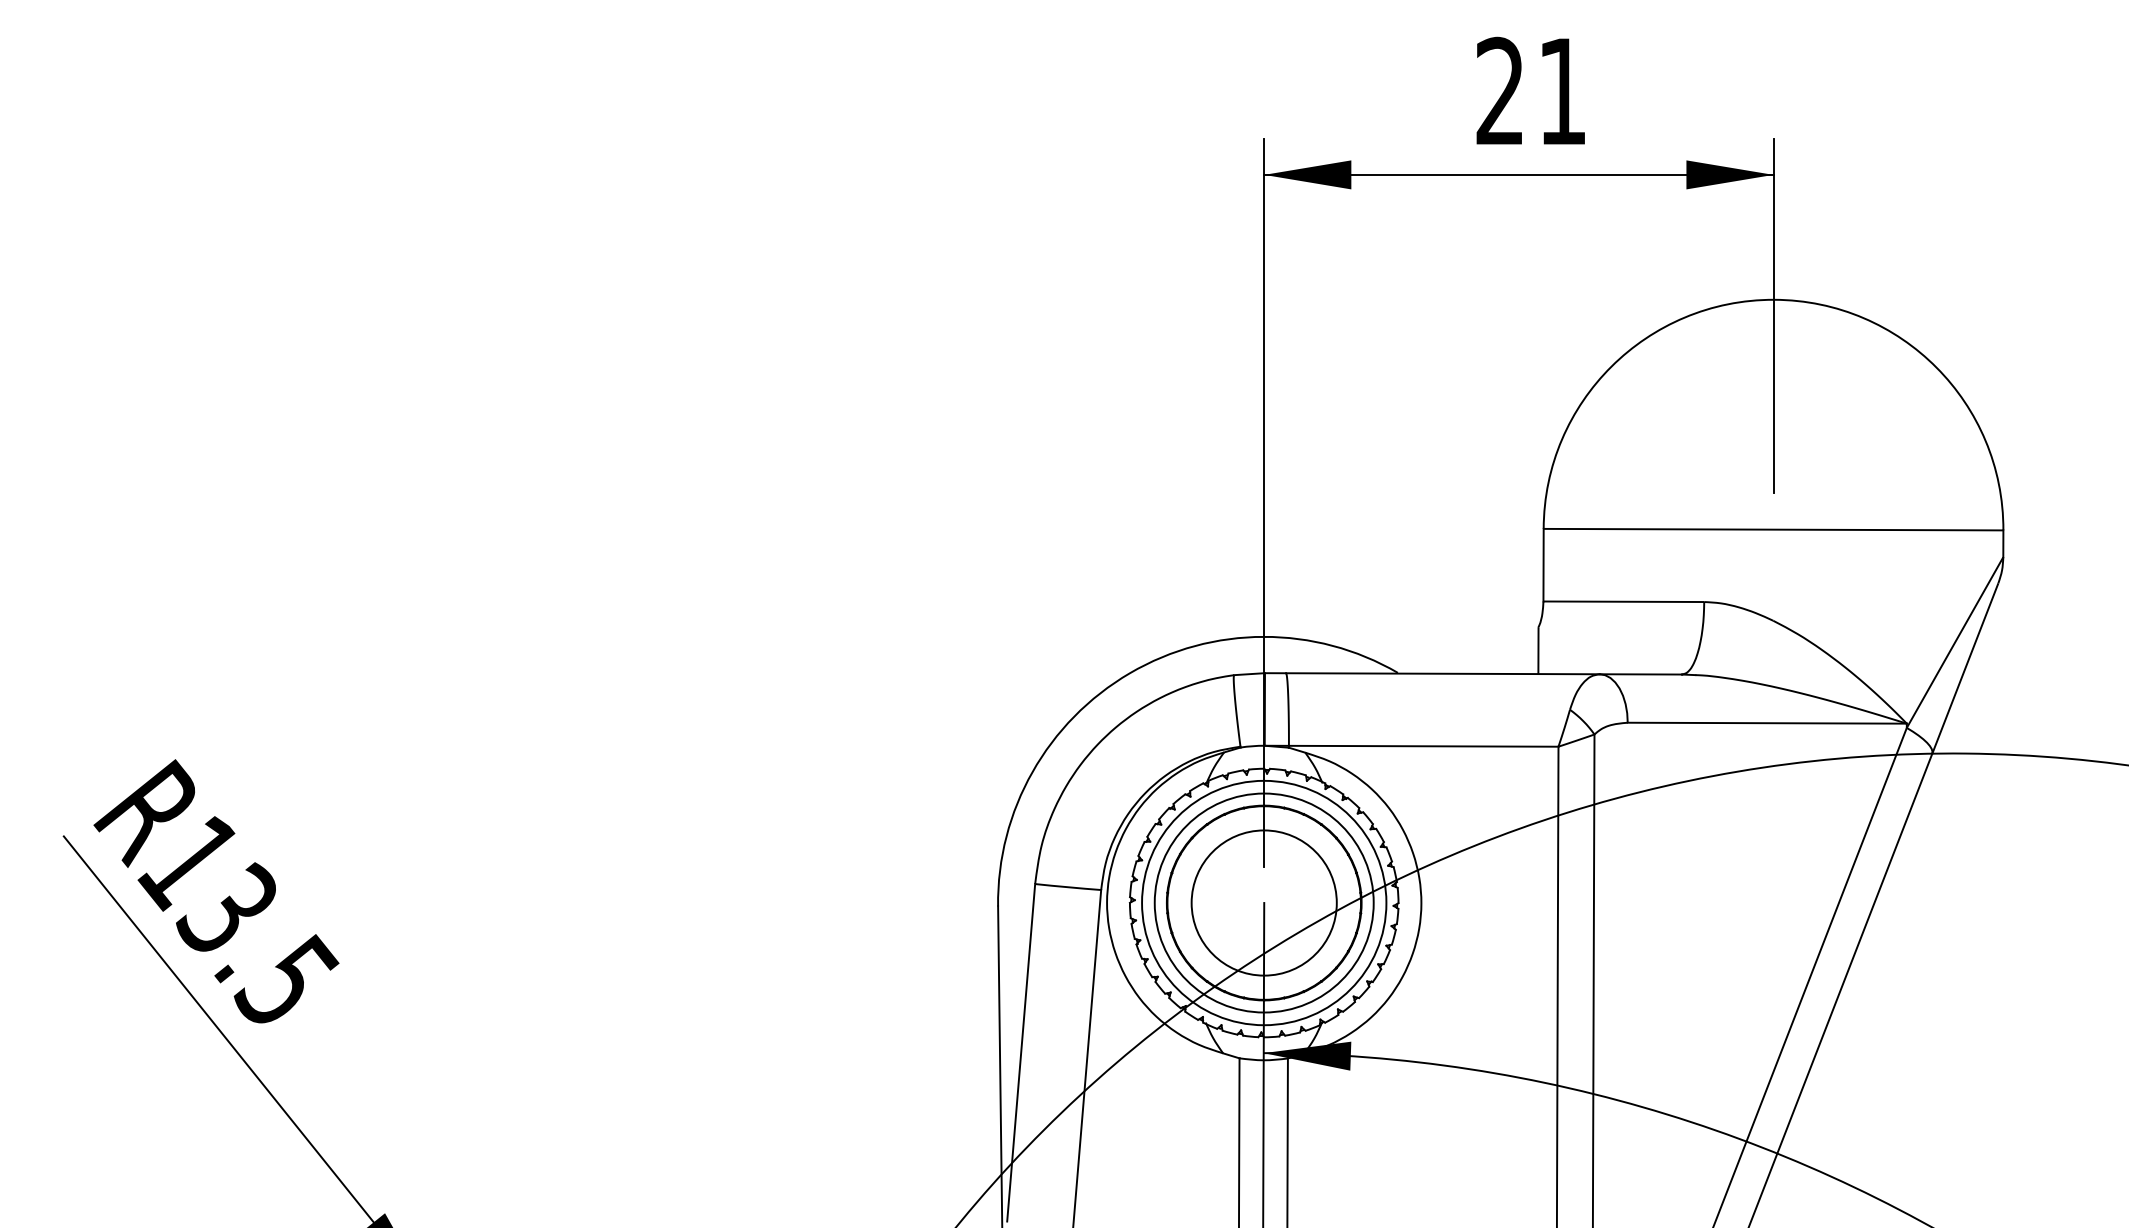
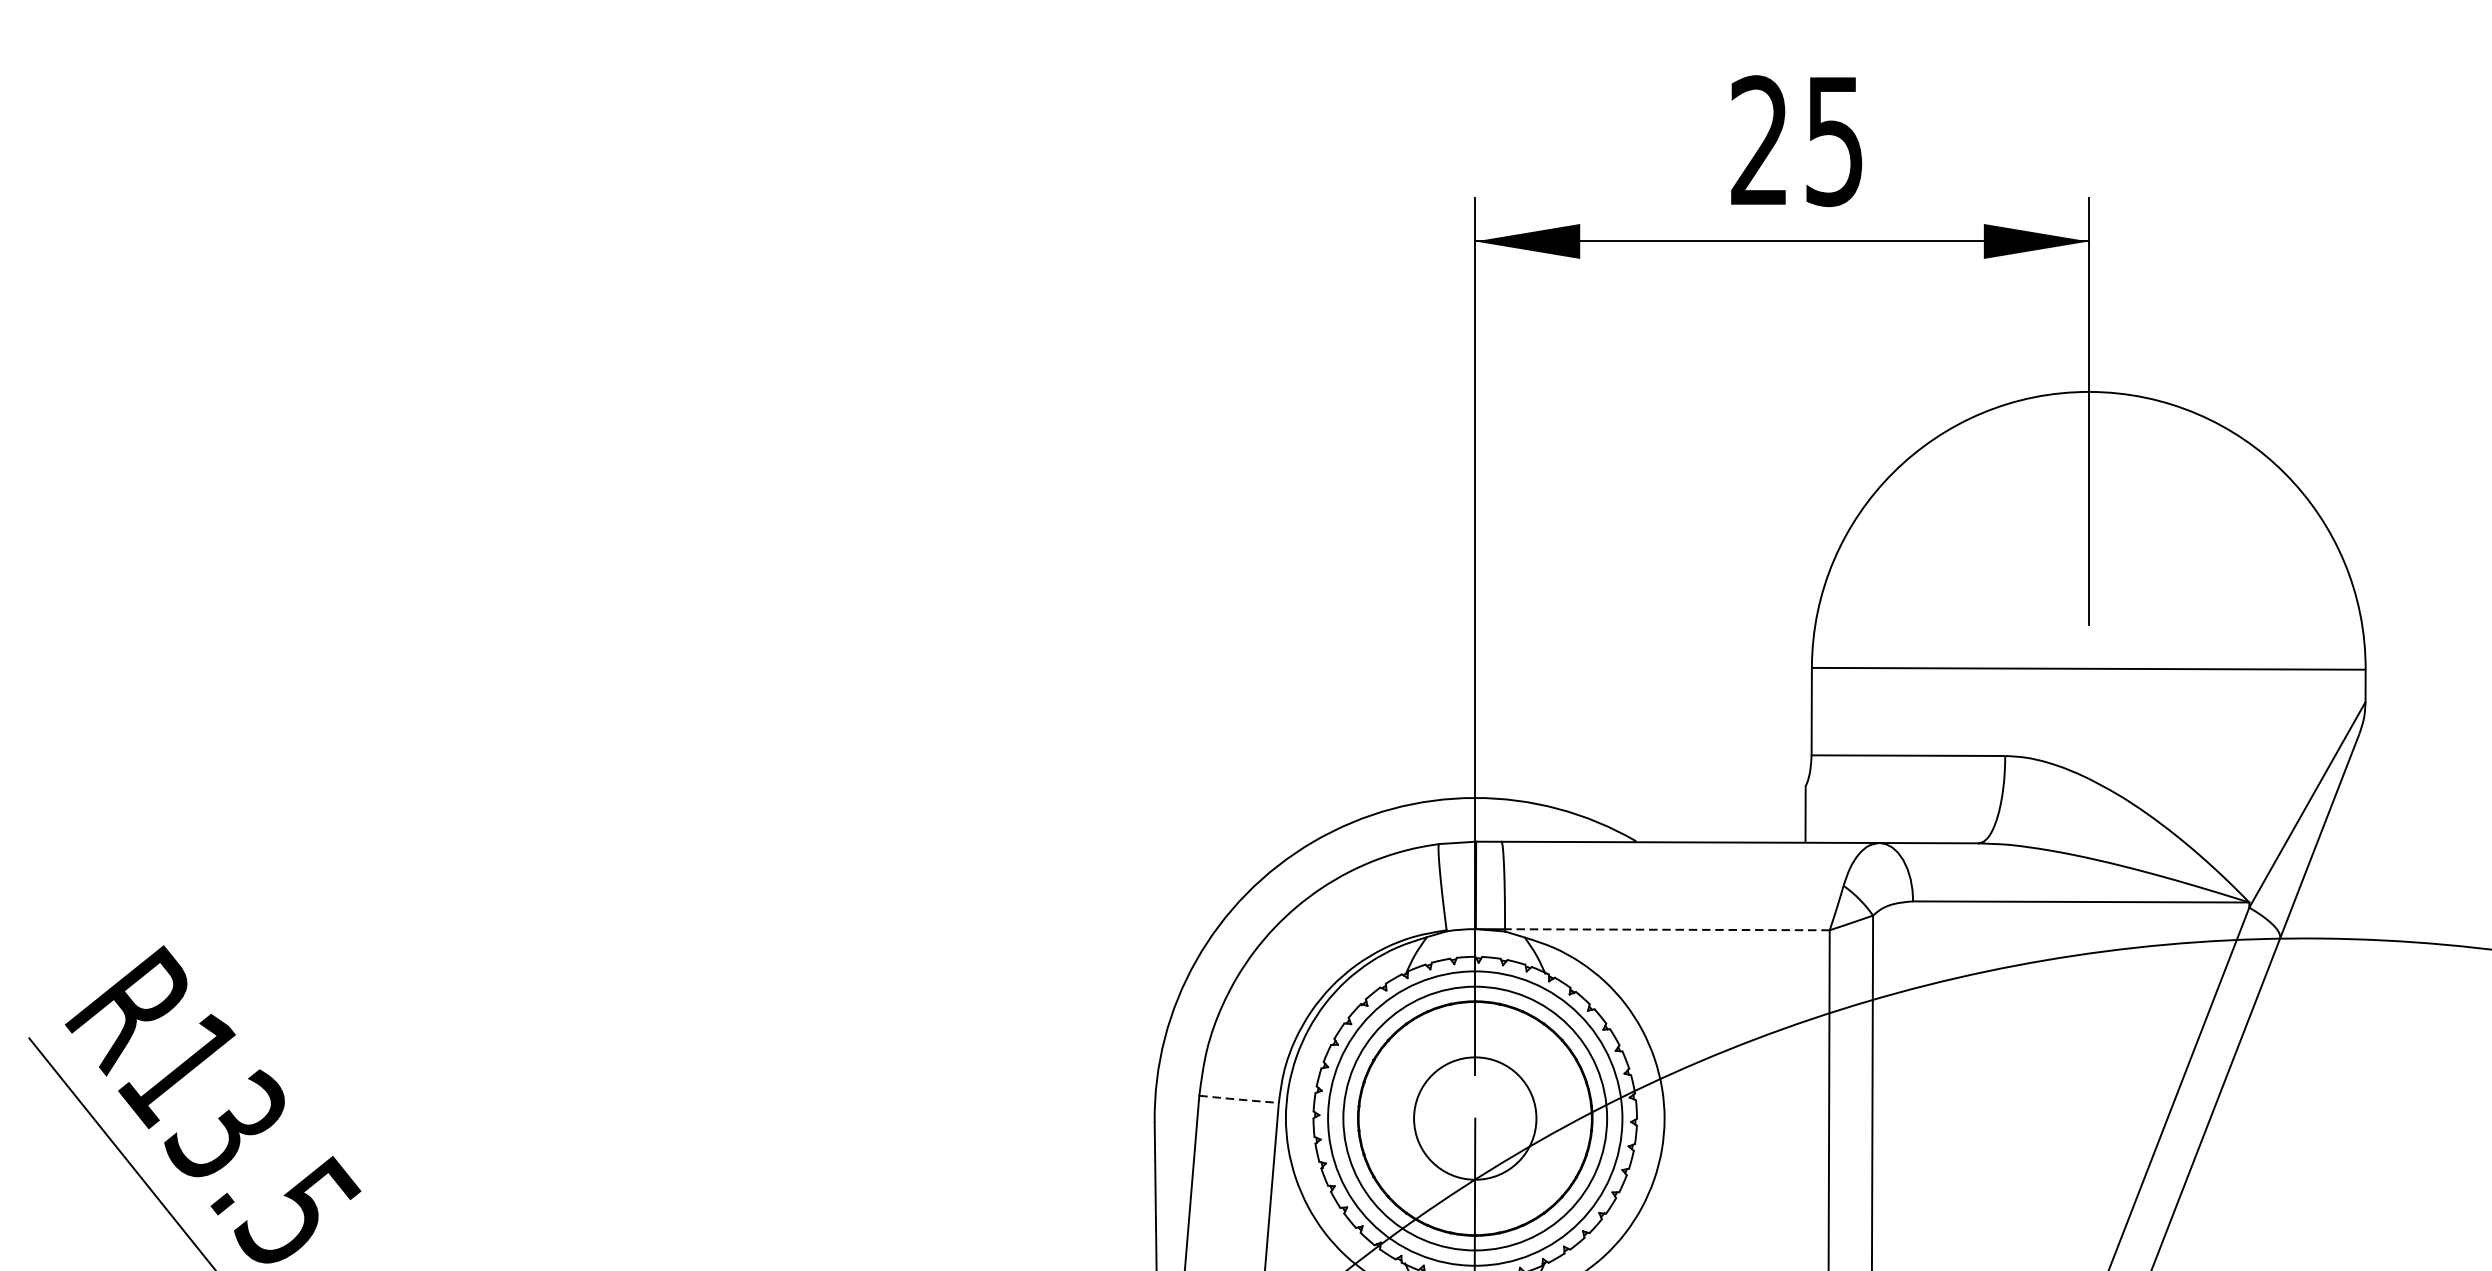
text: (1562, 92) -> (1834, 142), 21 -> 25
line: (1423, 746) -> (1667, 930), solid -> dashed
arc: (1068, 887) -> (1239, 1099), solid -> dashed
circle: (1263, 902) -> (1474, 1117), size x0.7

